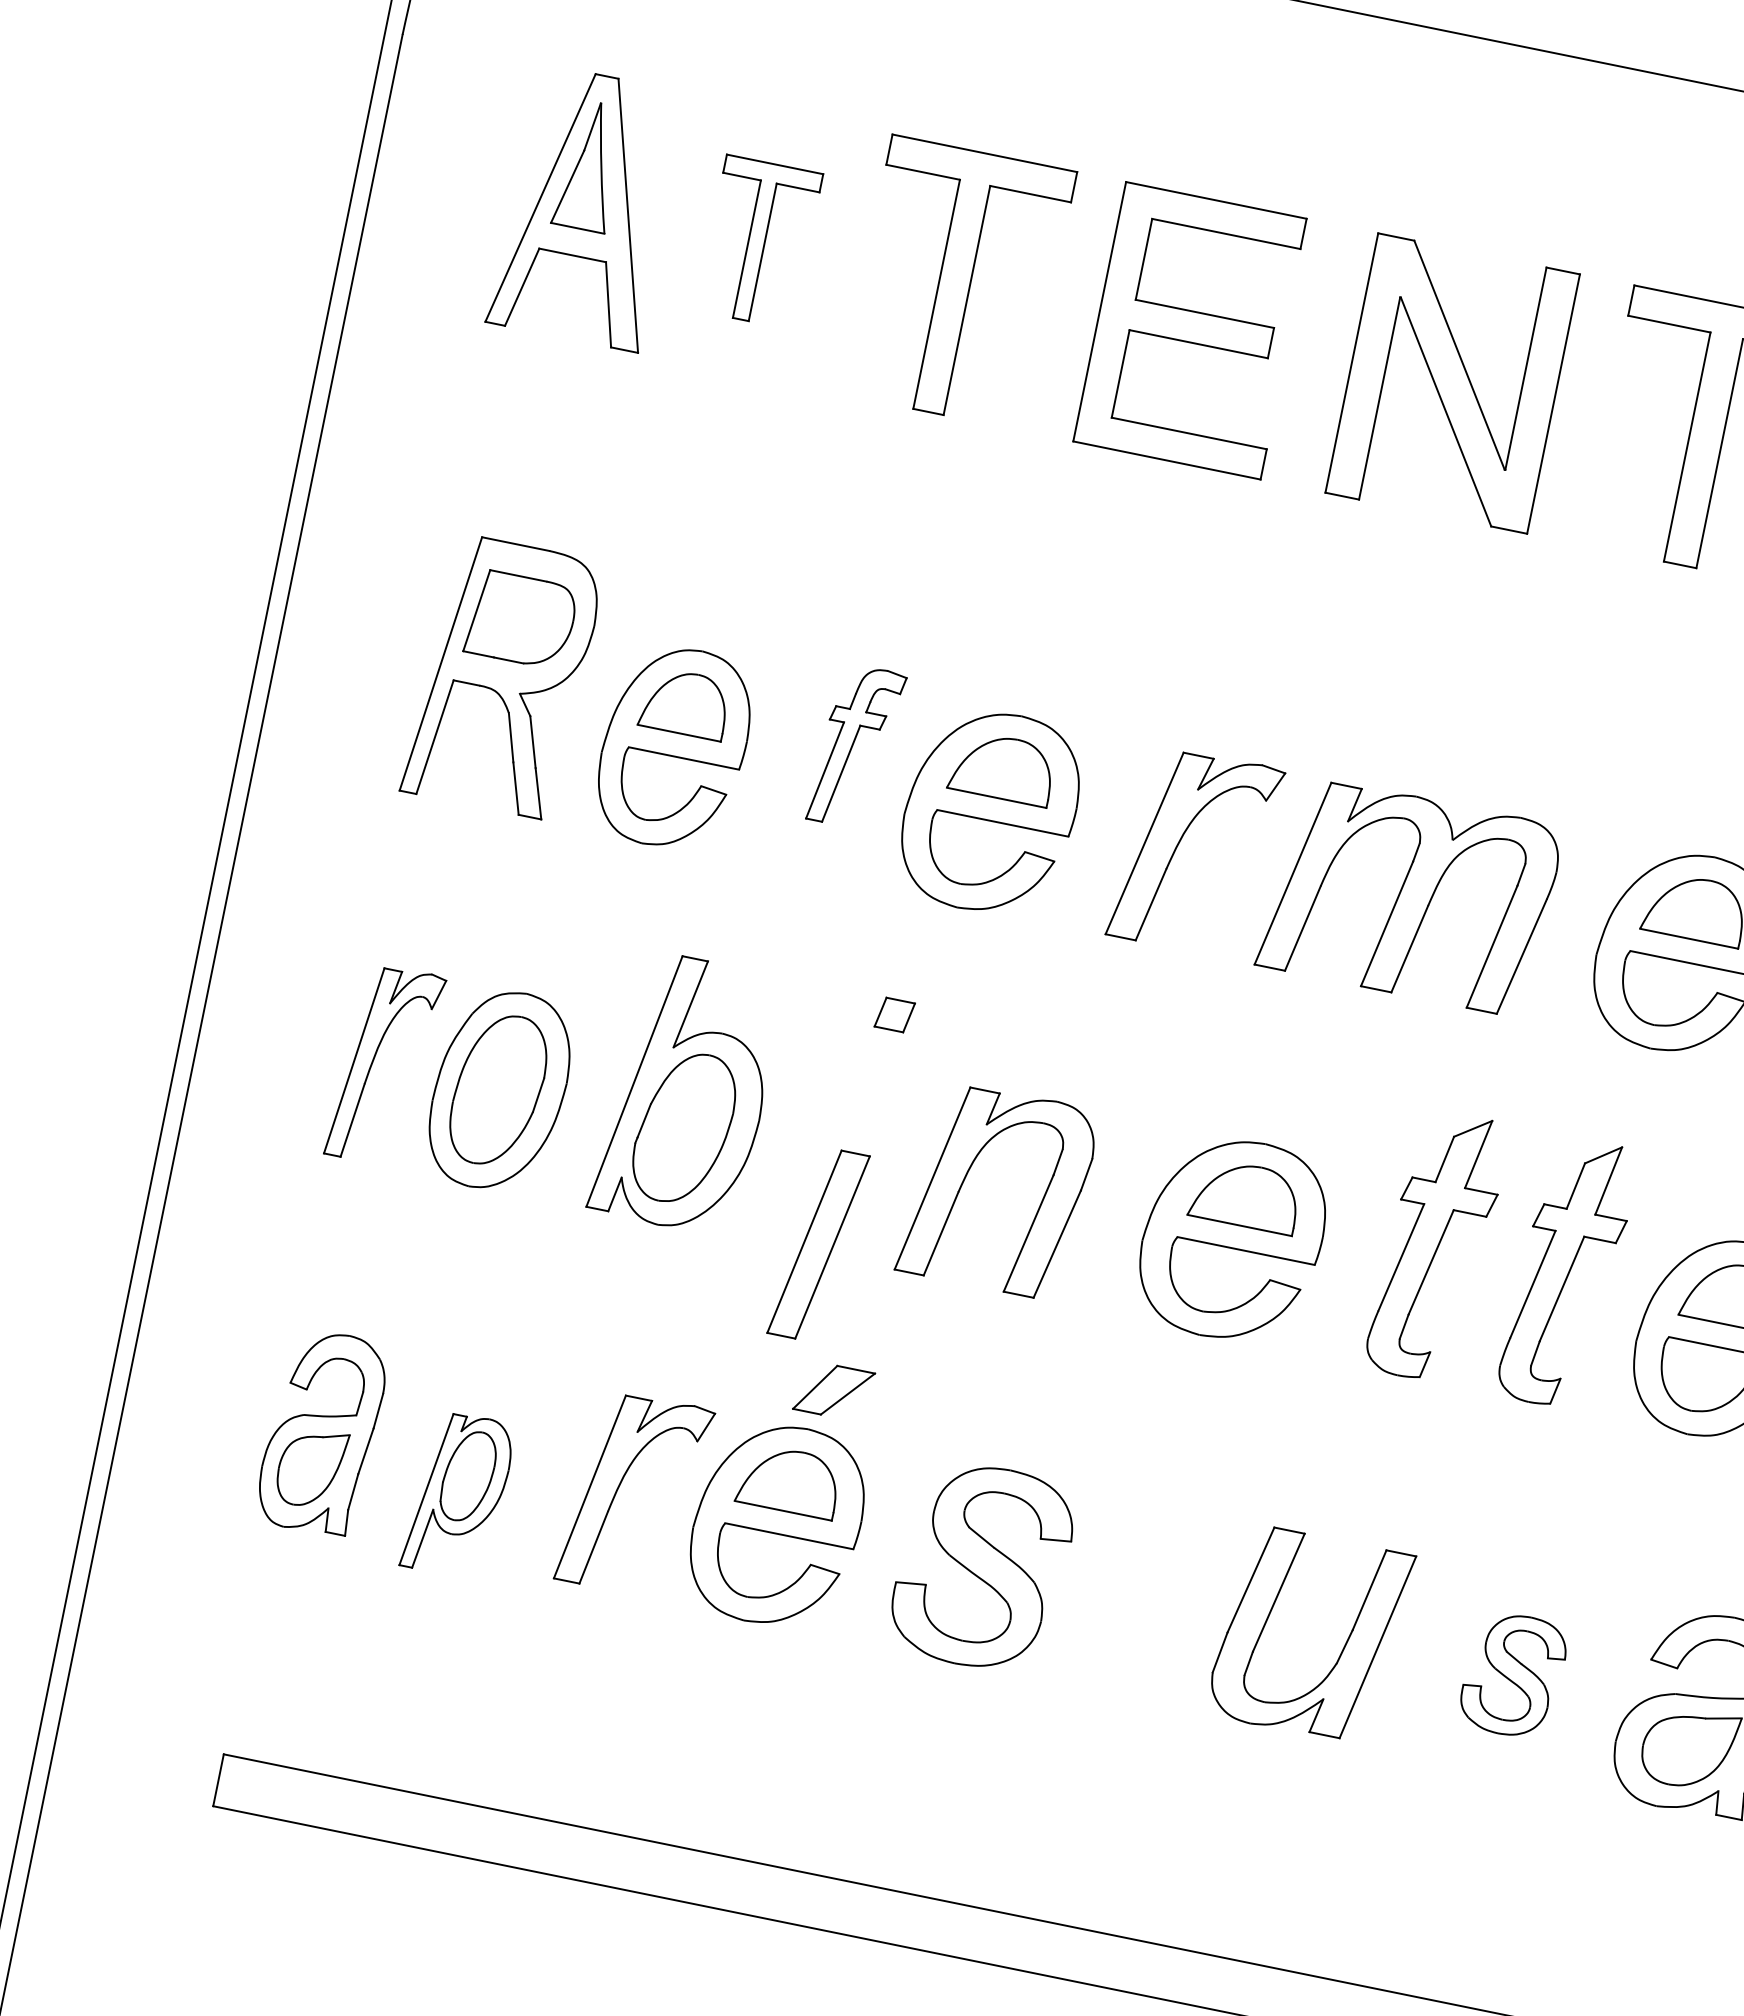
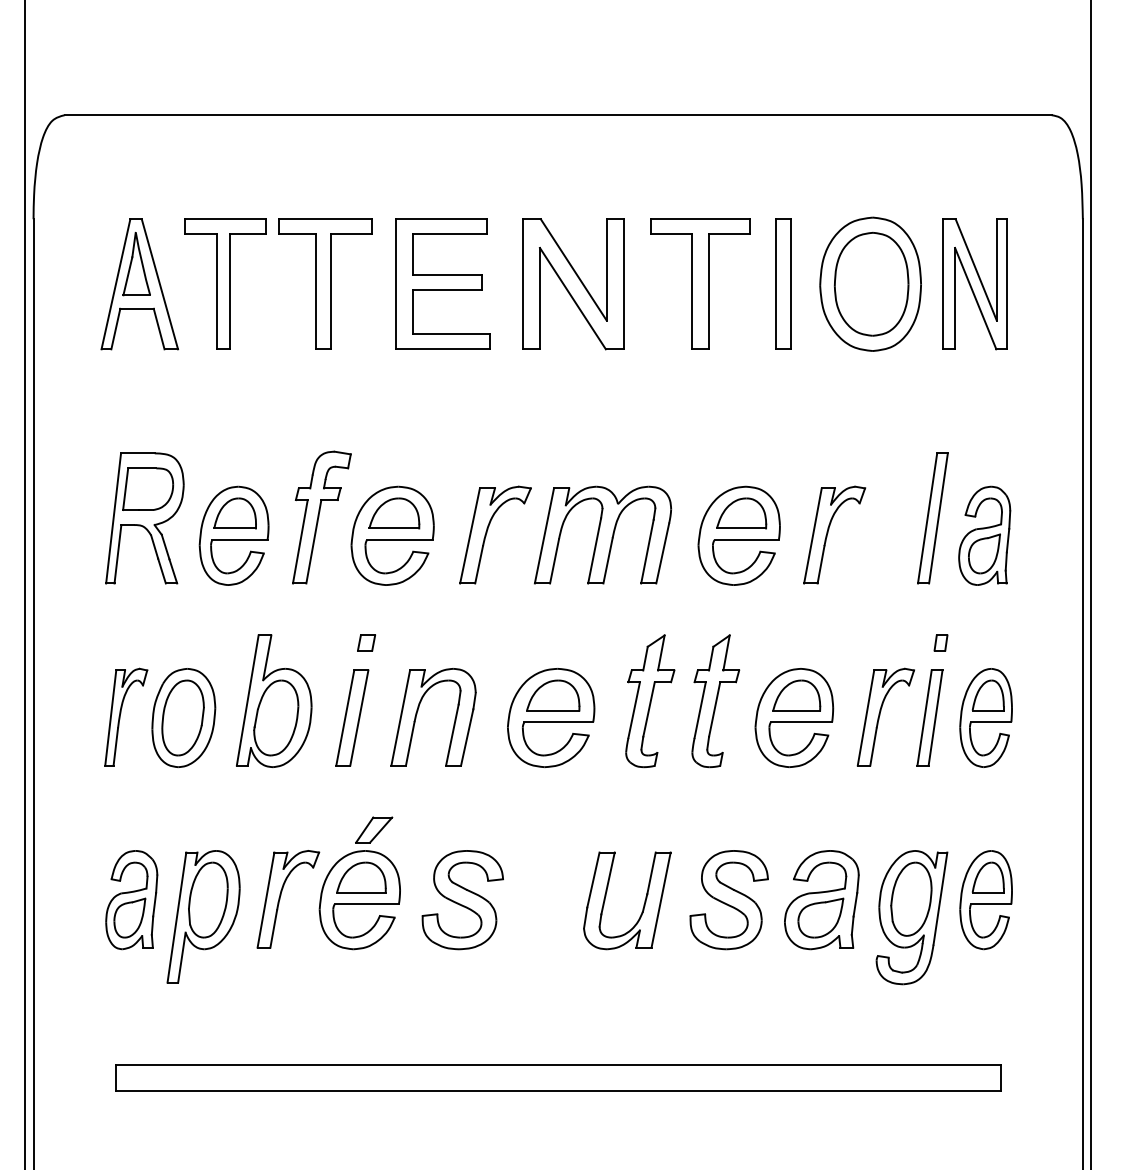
part: (759, 240) -> (225, 283), size x1.67
part: (855, 746) -> (321, 517), size x1.67
part: (819, 1243) -> (352, 717), moved
part: (458, 1494) -> (203, 916), size x1.67
part: (1512, 1675) -> (728, 900), size x1.67

